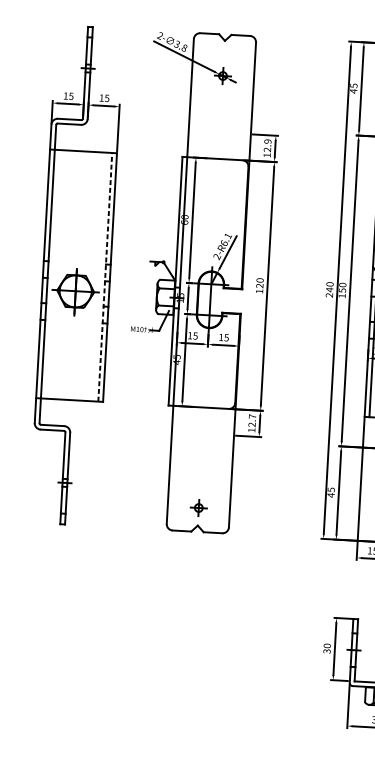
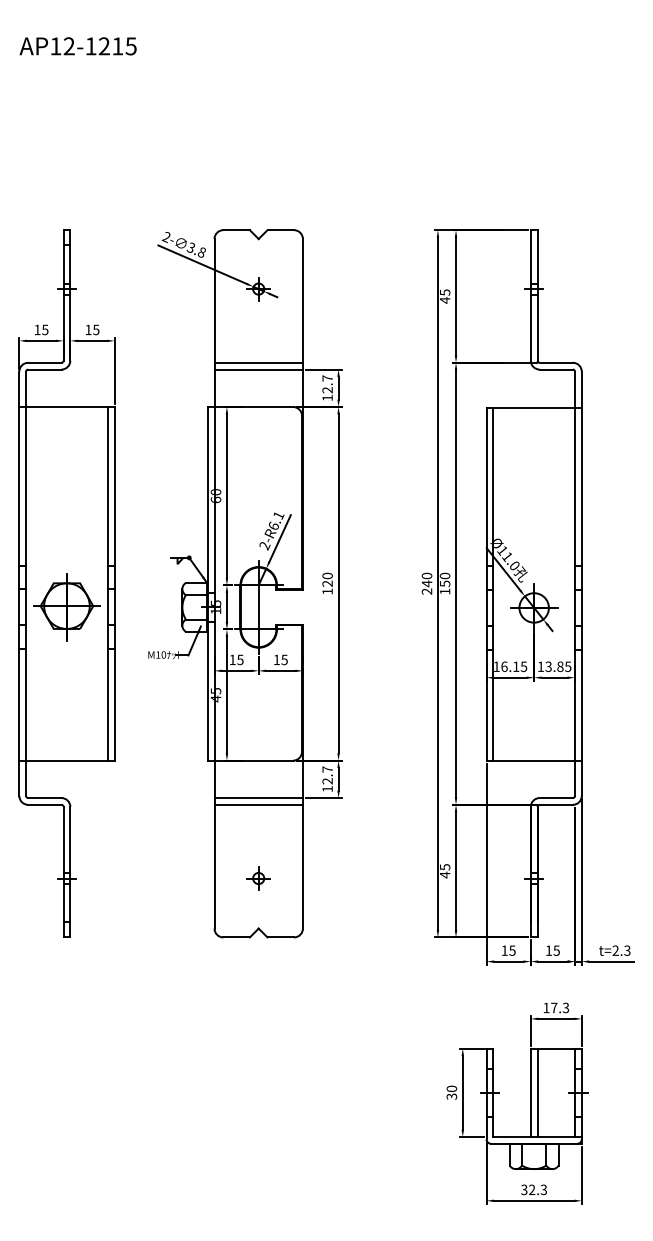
line: (219, 127) -> (258, 362), added
line: (219, 132) -> (258, 369), added
text: (267, 141) -> (327, 378), 12.9 -> 12.7
line: (105, 277) -> (107, 583), dashed -> solid
line: (202, 434) -> (258, 798), added
line: (202, 438) -> (258, 804), added
part: (198, 508) -> (258, 878), moved

